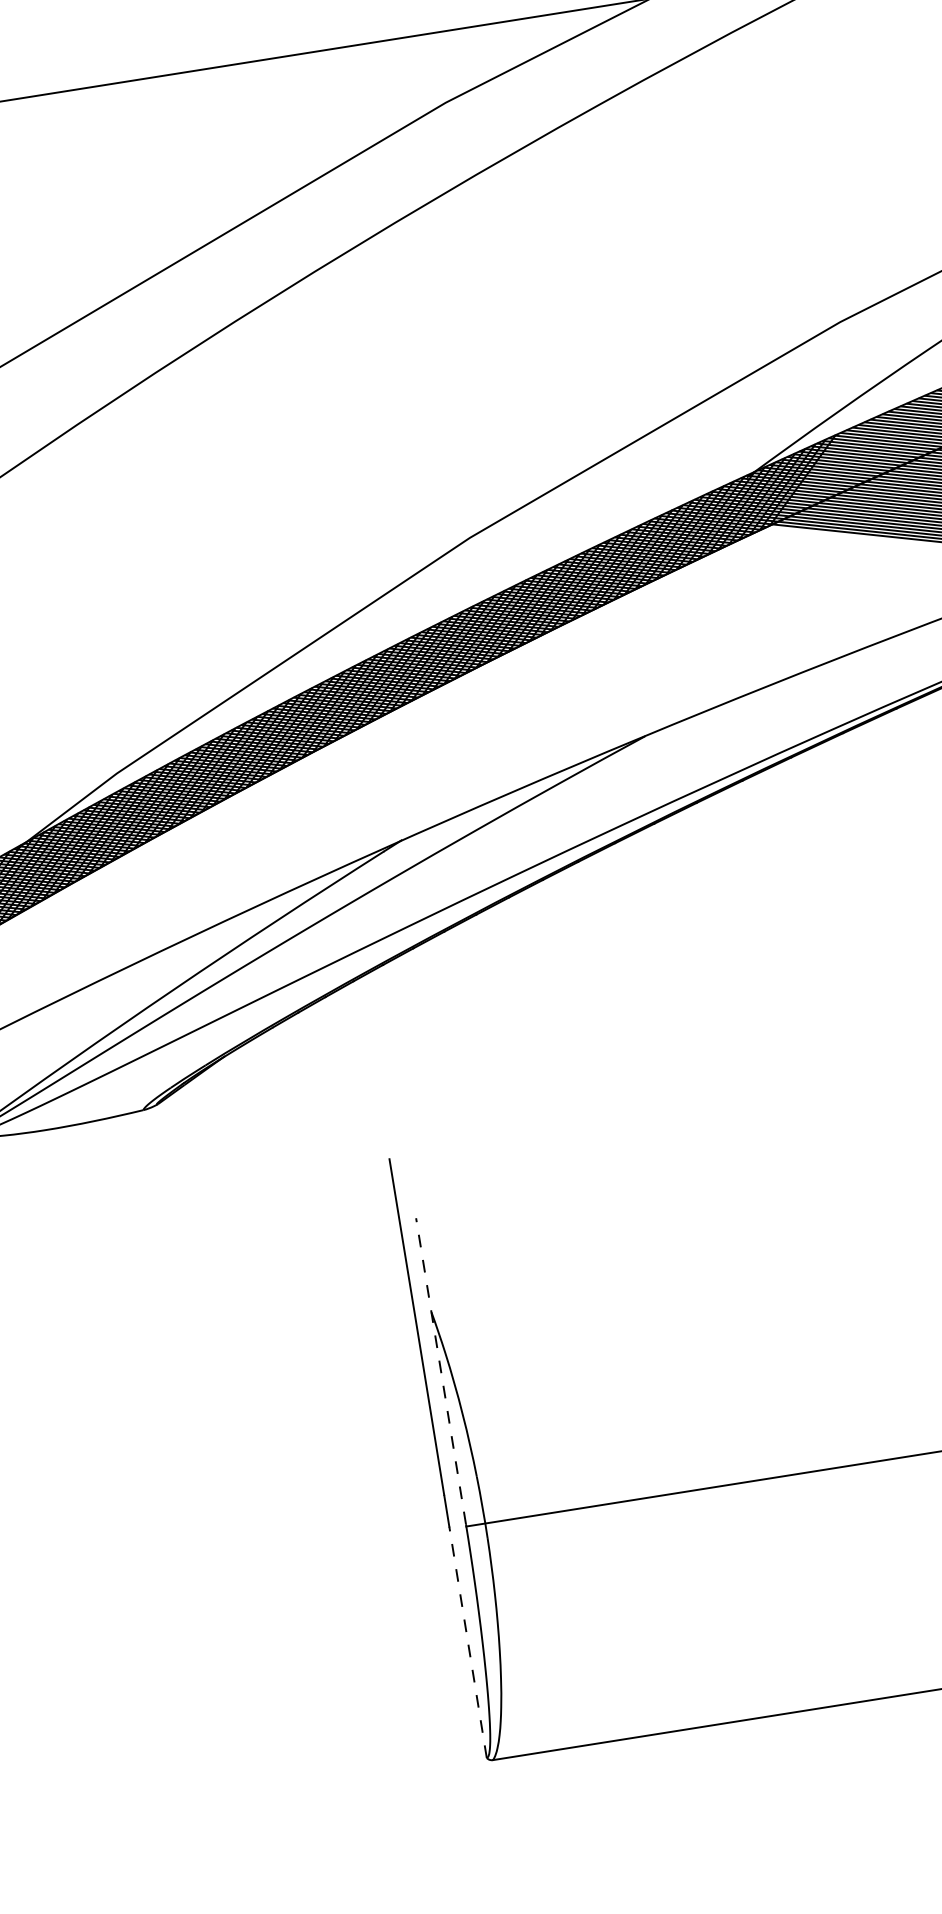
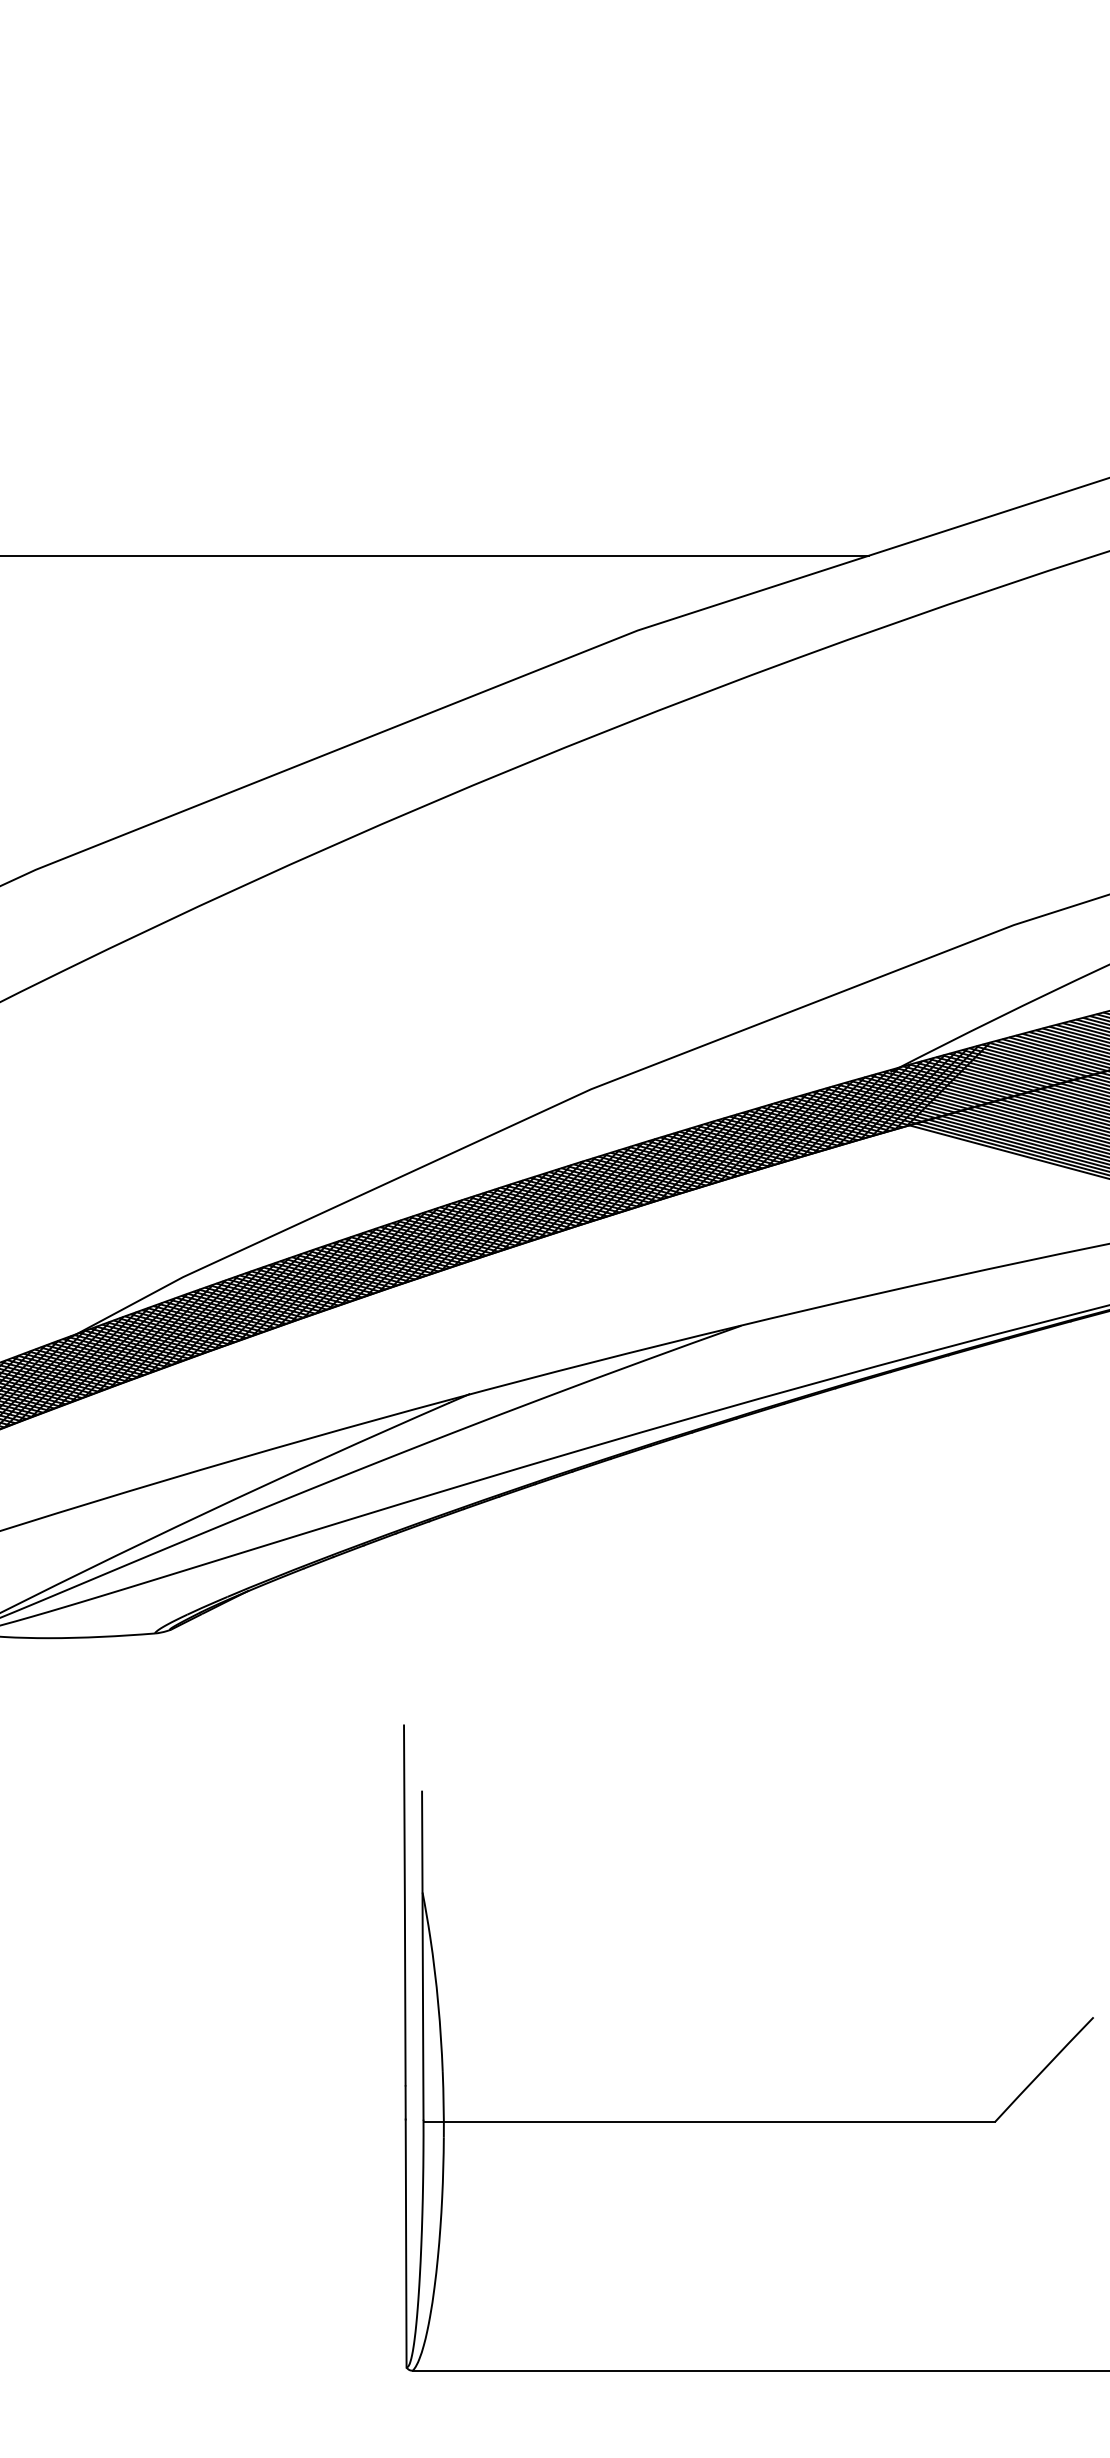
line: (440, 1371) -> (422, 1955), dashed -> solid
line: (468, 1642) -> (406, 2243), dashed -> solid

